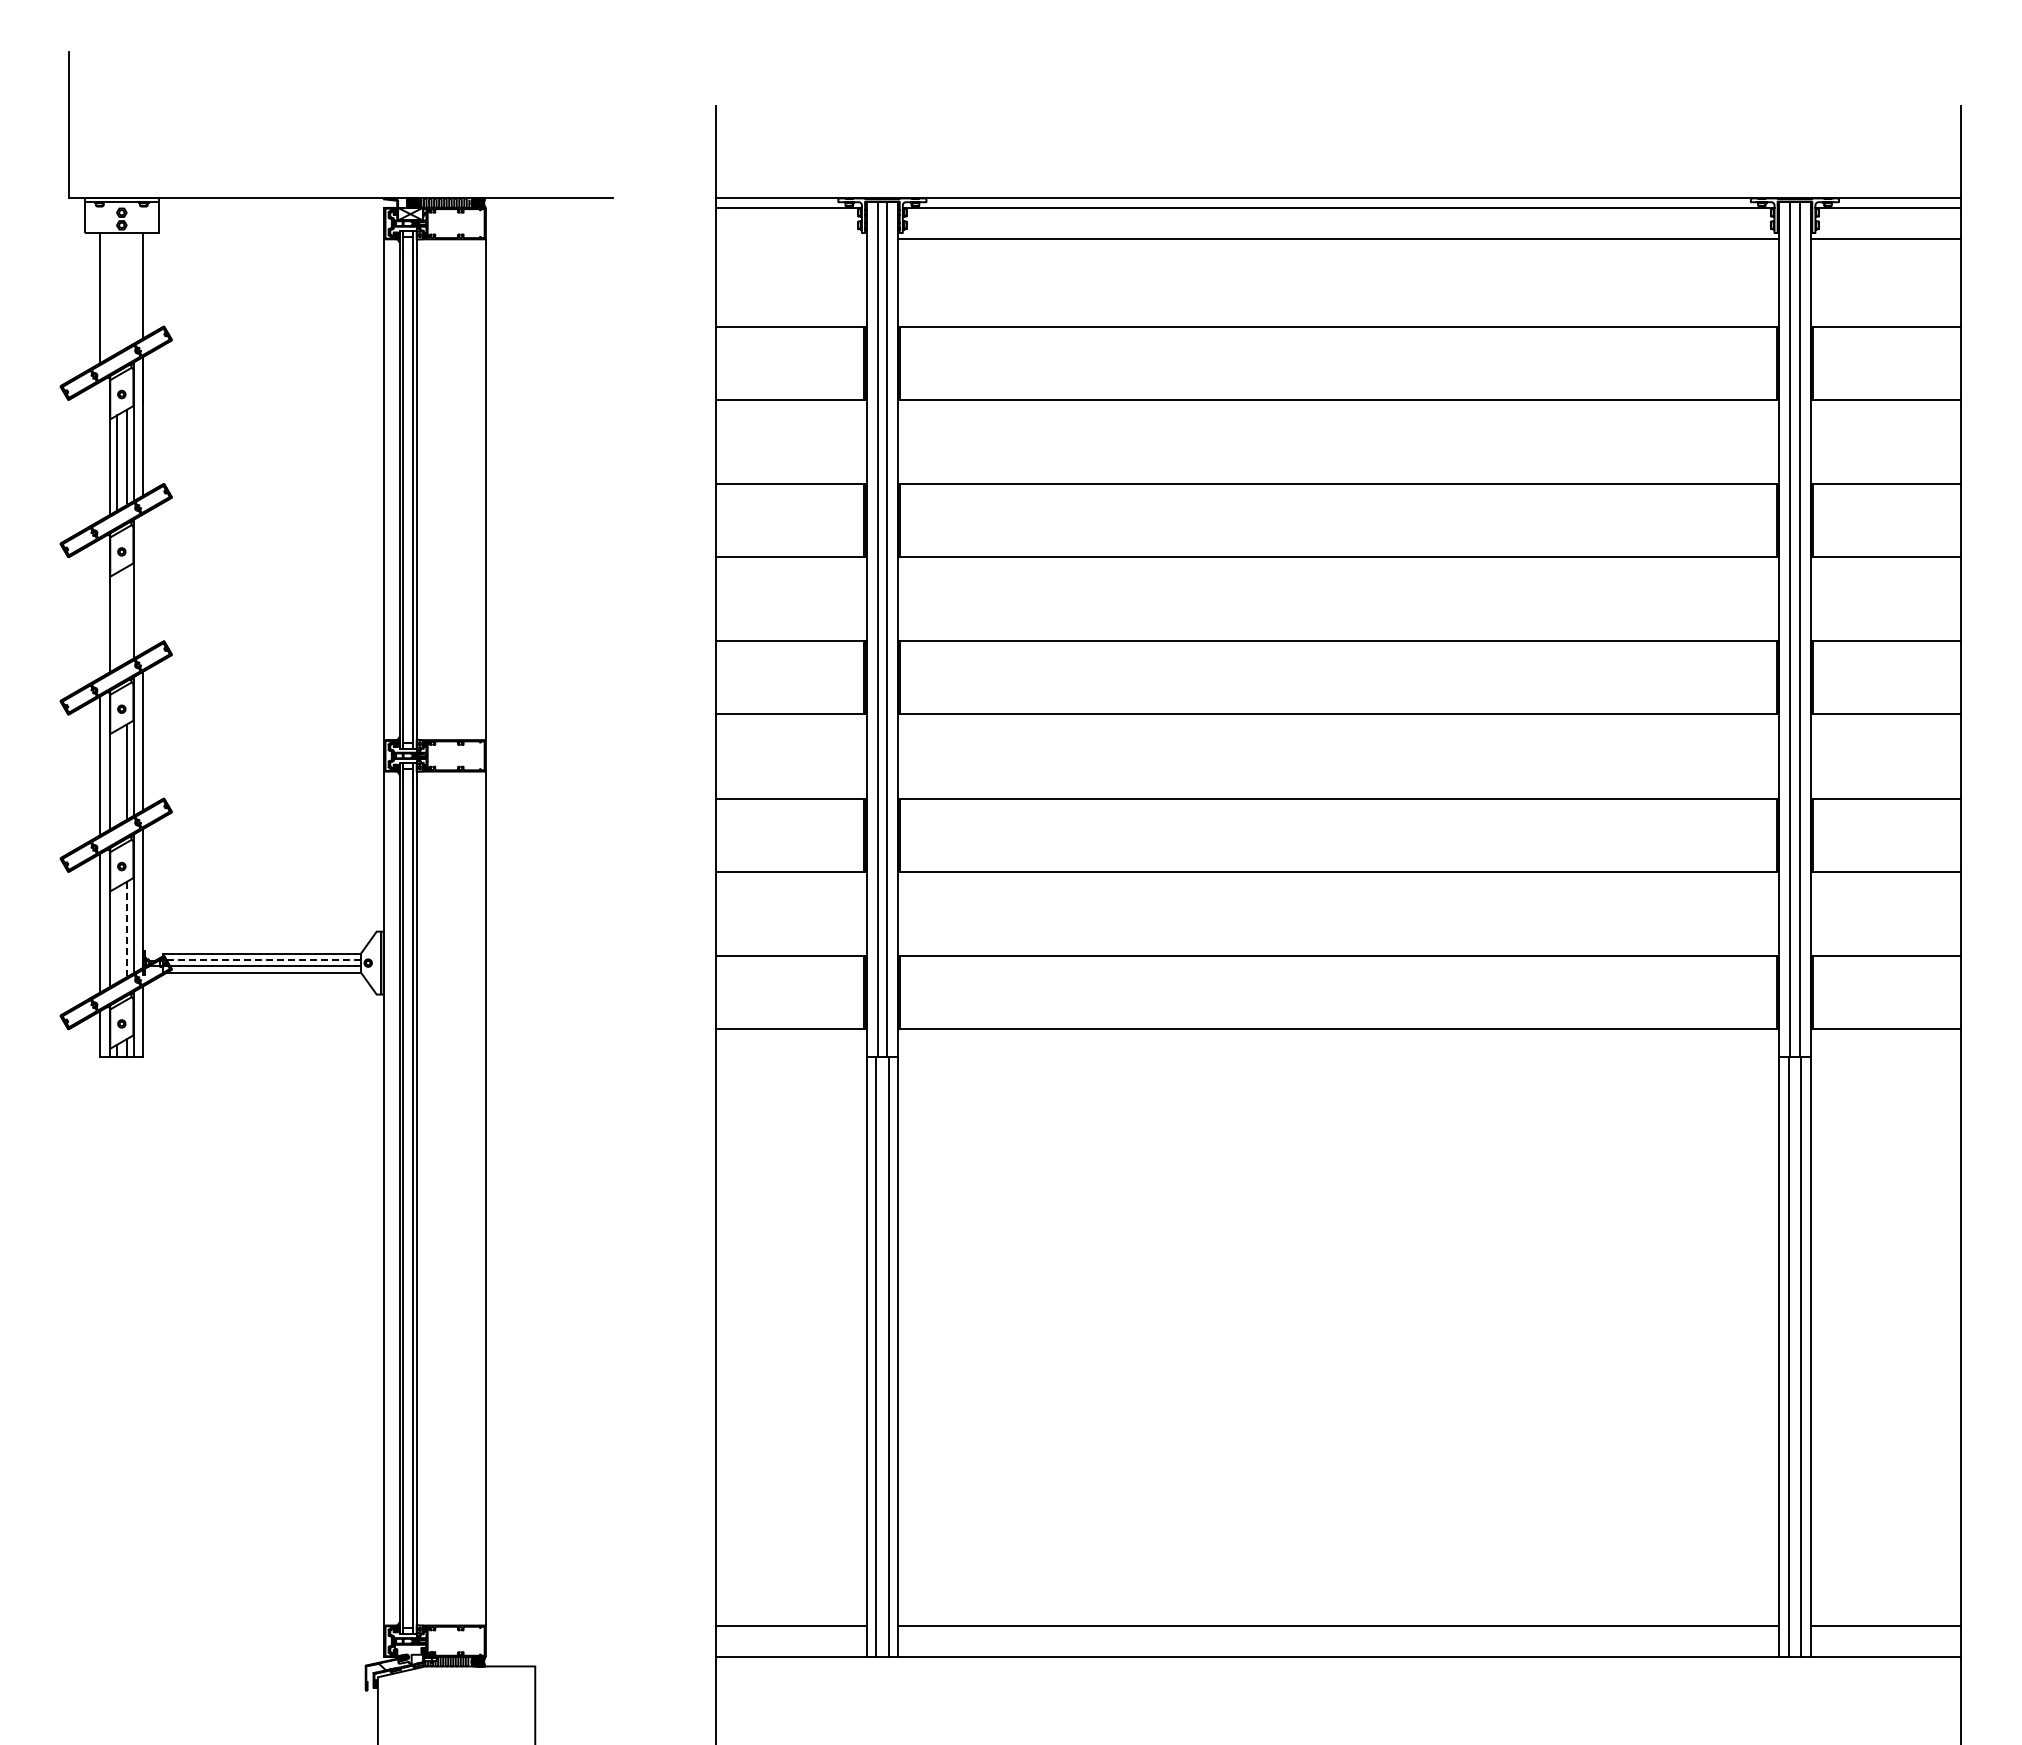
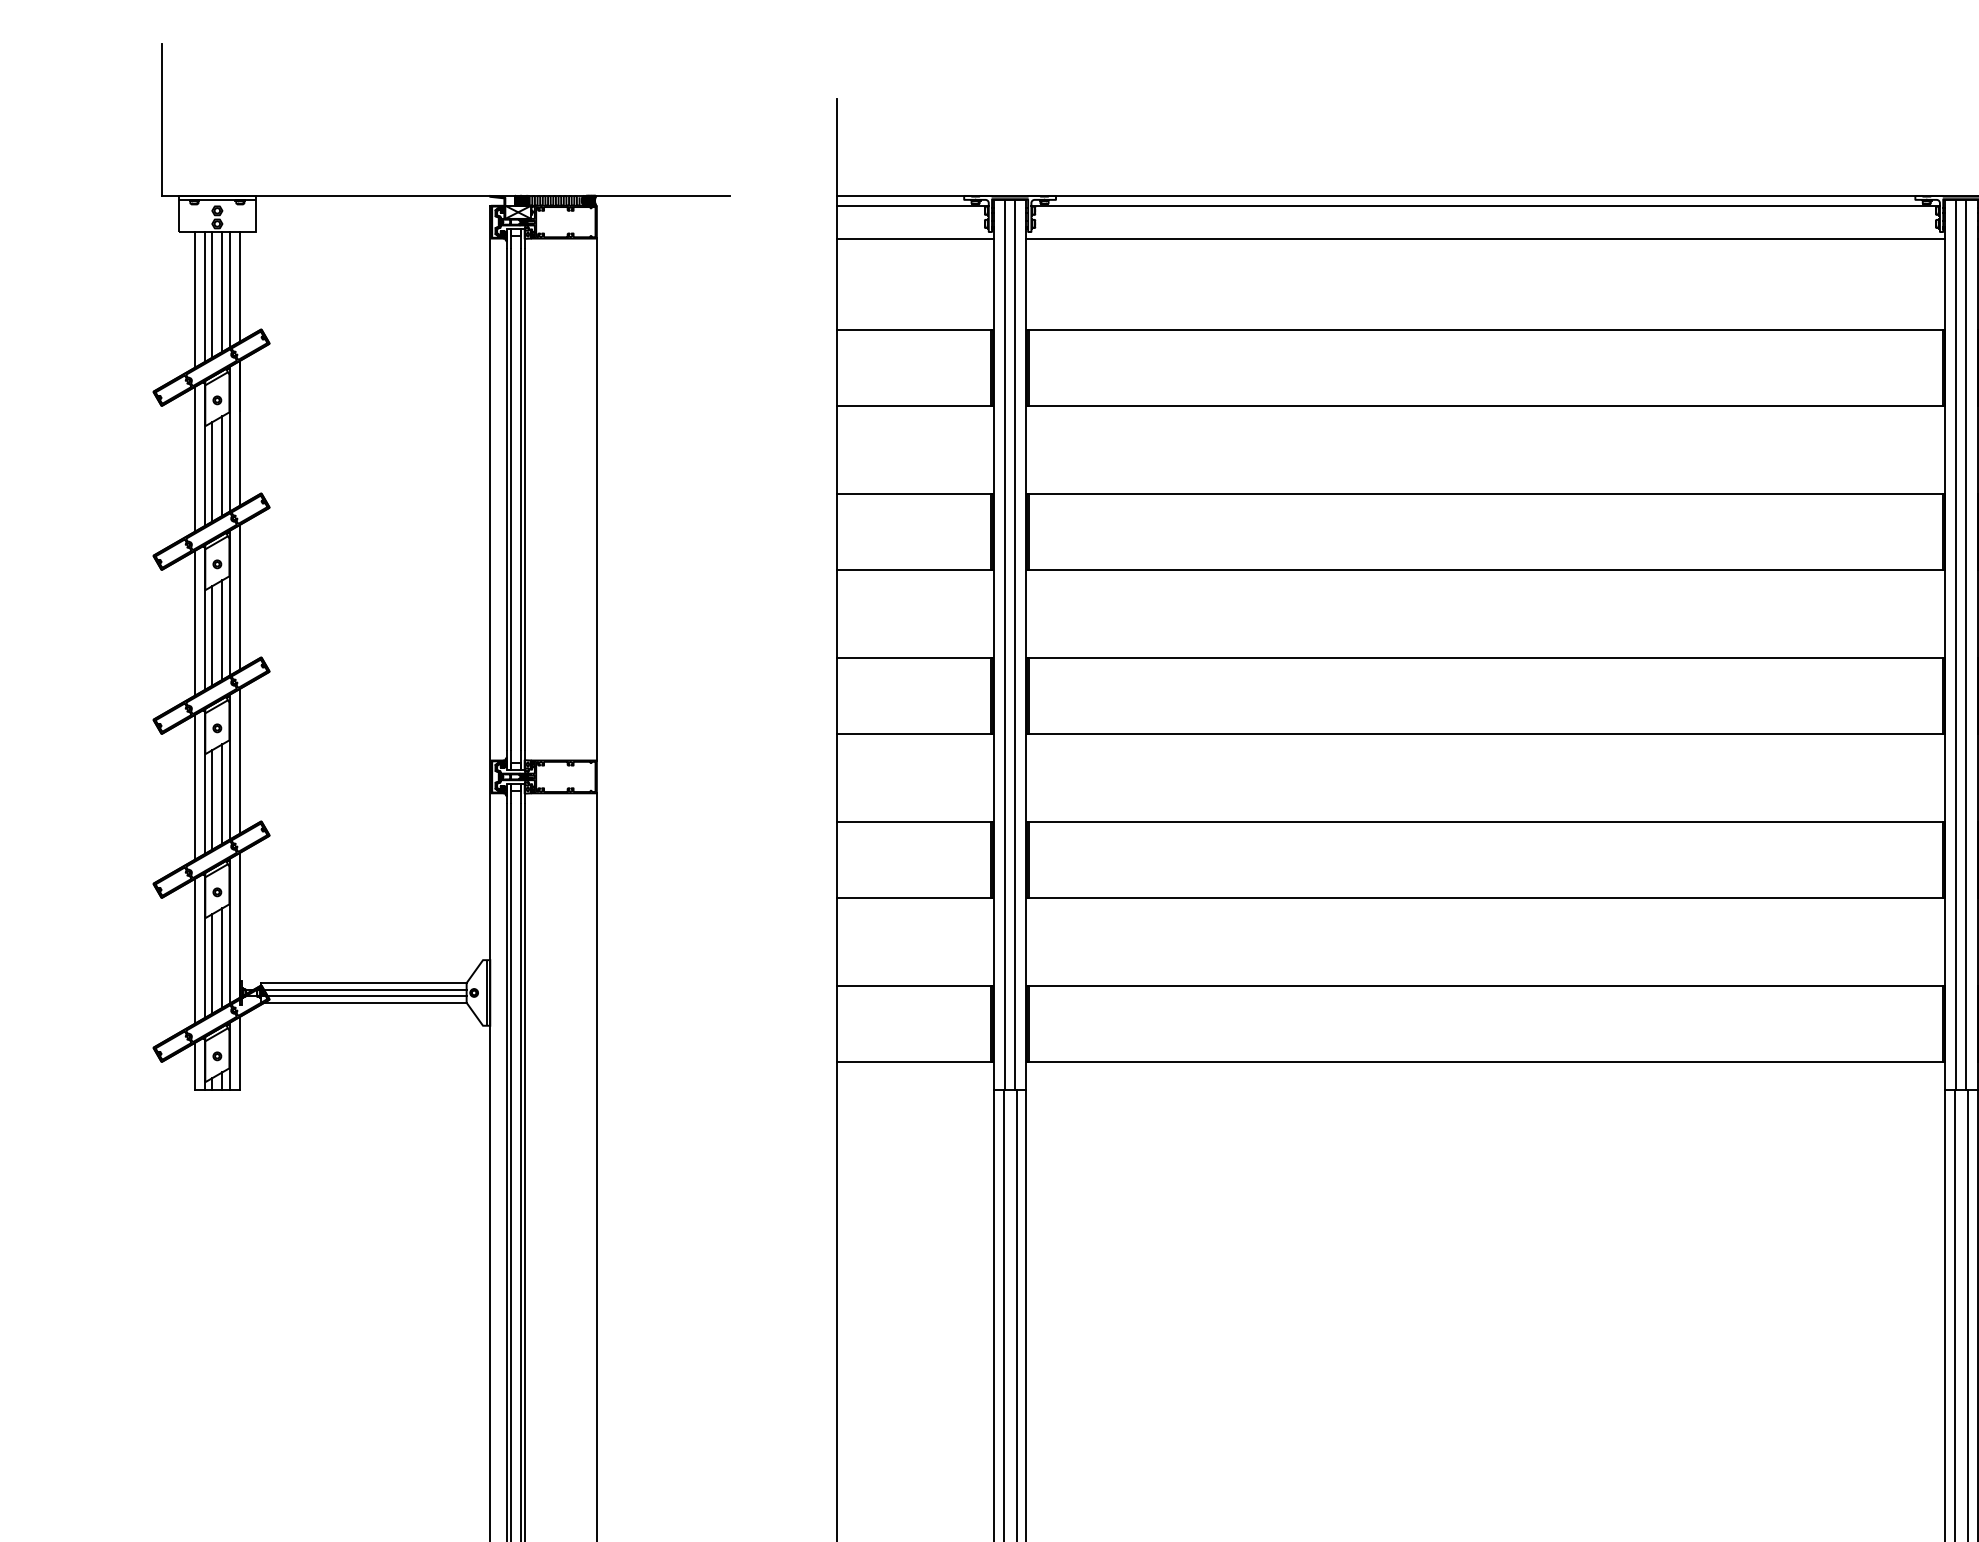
line: (791, 239) -> (915, 238), added
line: (133, 288) -> (229, 289), added
line: (126, 290) -> (222, 291), added
line: (117, 293) -> (212, 295), added
line: (110, 295) -> (205, 297), added
line: (100, 450) -> (195, 458), added
line: (143, 583) -> (239, 597), added
line: (100, 607) -> (195, 622), added
line: (126, 614) -> (222, 629), added
line: (117, 620) -> (212, 635), added
line: (117, 777) -> (212, 799), added
line: (126, 929) -> (222, 957), dashed -> solid
line: (117, 934) -> (212, 963), added
line: (262, 959) -> (363, 989), dashed -> solid

